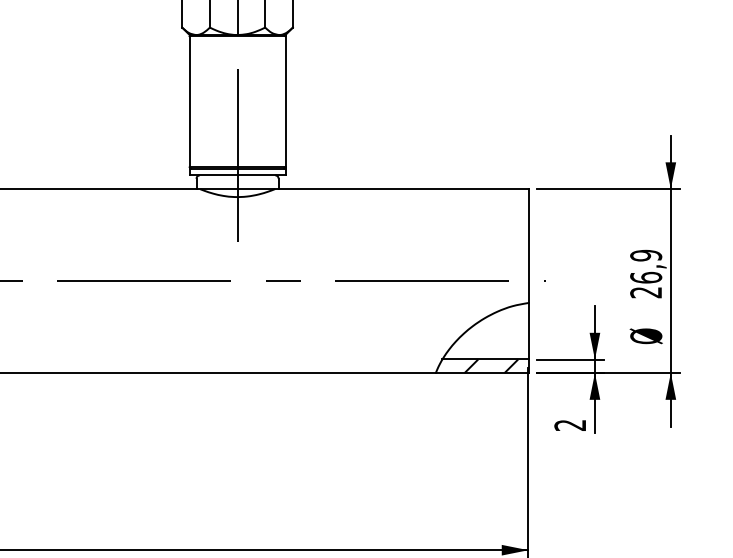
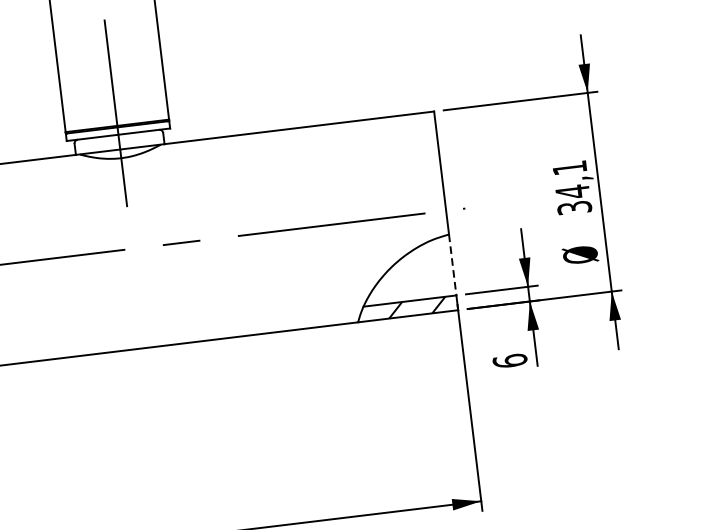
text: (646, 273) -> (572, 187), 26,9 -> 34,1
line: (528, 331) -> (452, 265), solid -> dashed
text: (570, 425) -> (510, 361), 2 -> 6

